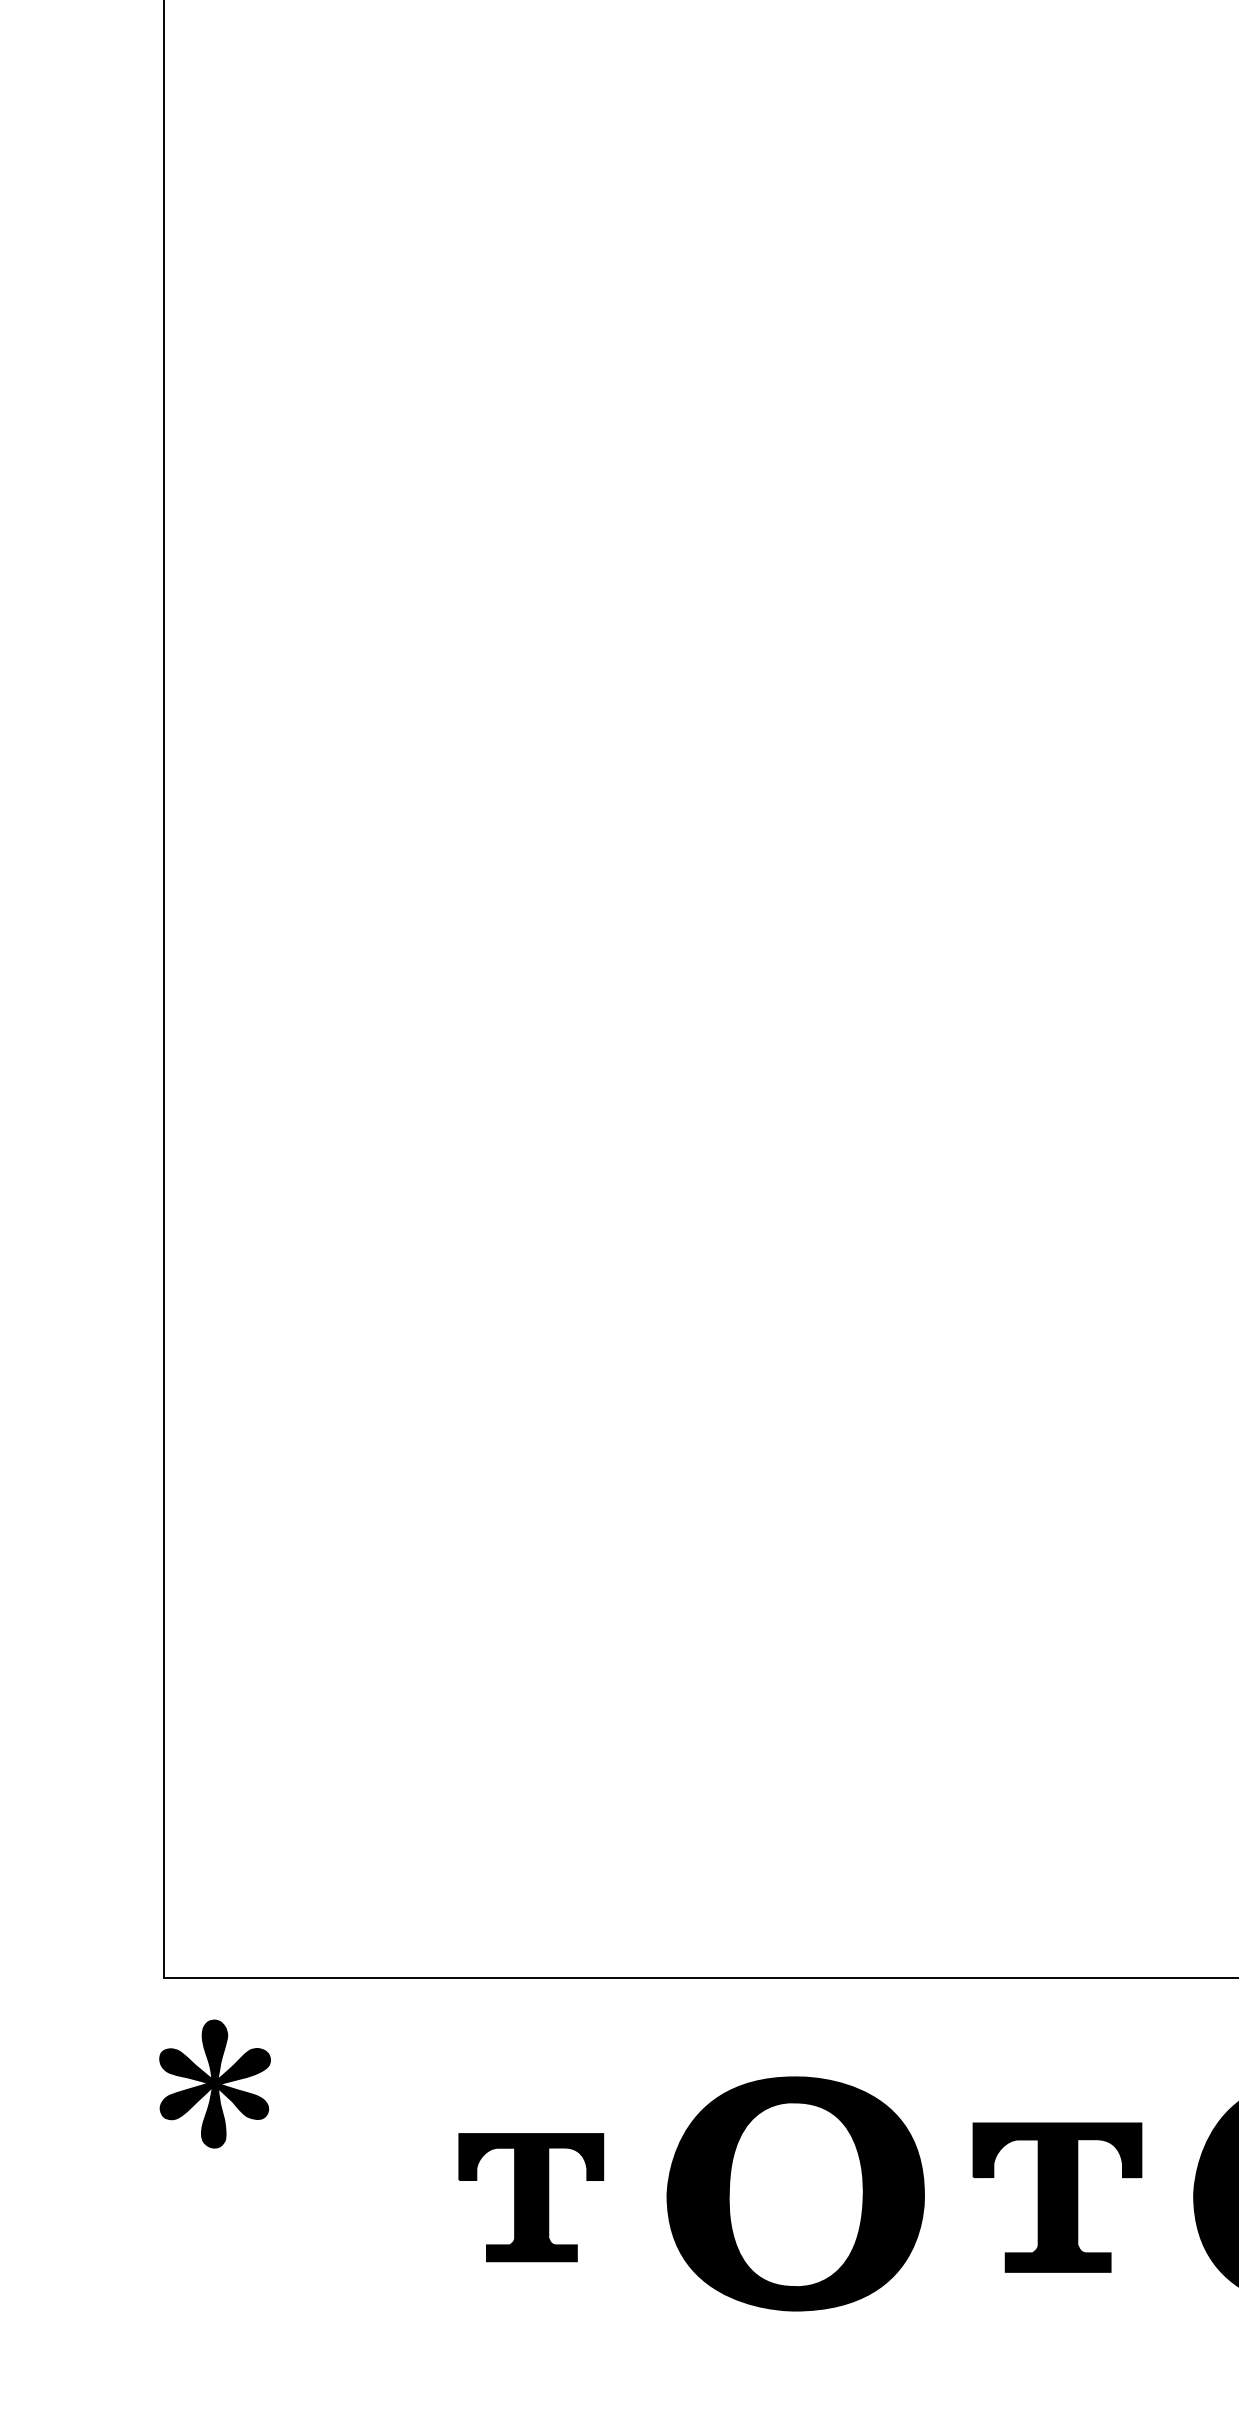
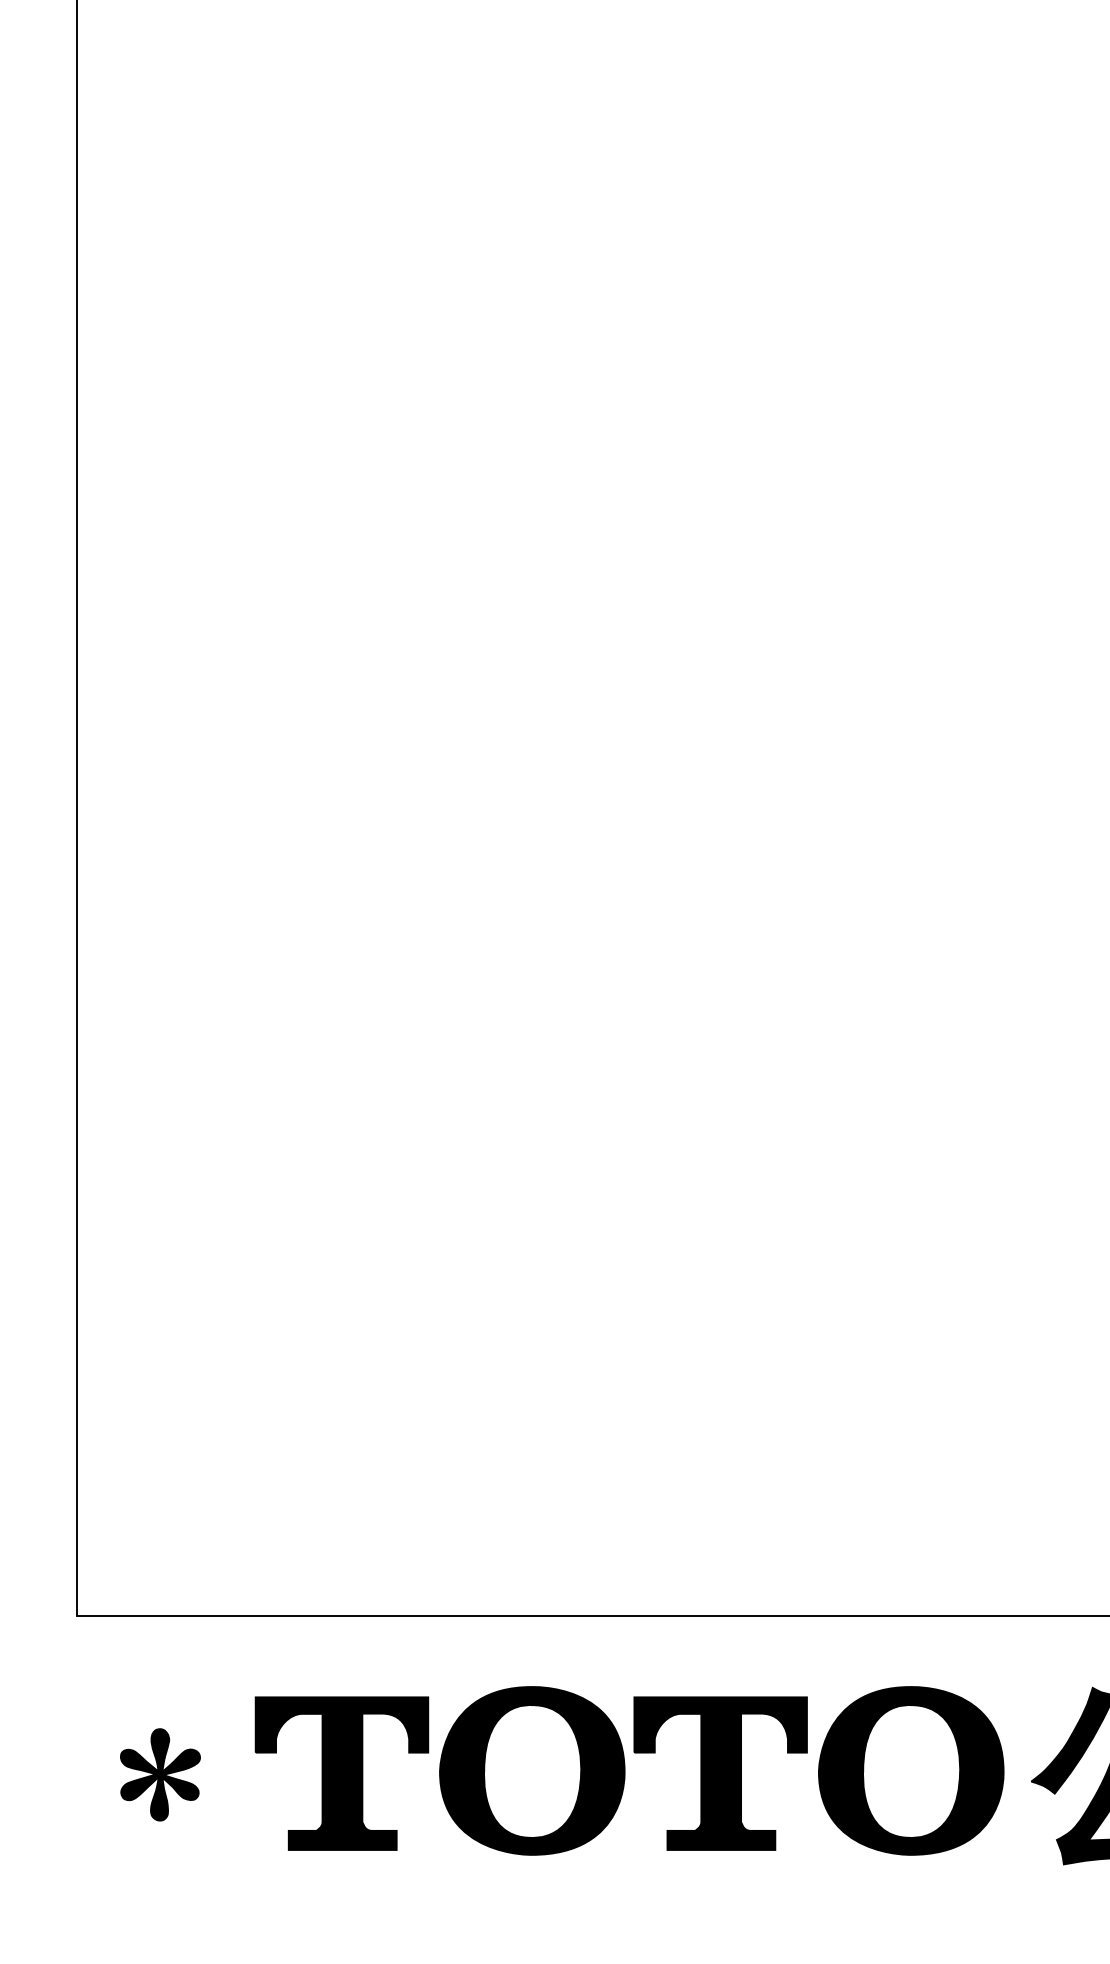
part: (215, 2083) -> (160, 1774), moved
part: (530, 2197) -> (341, 1773), size x1.67
part: (1057, 2197) -> (720, 1773), size x1.43

